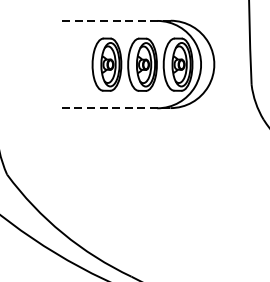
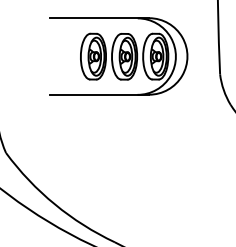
line: (113, 21) -> (99, 18), dashed -> solid
line: (113, 107) -> (99, 94), dashed -> solid

